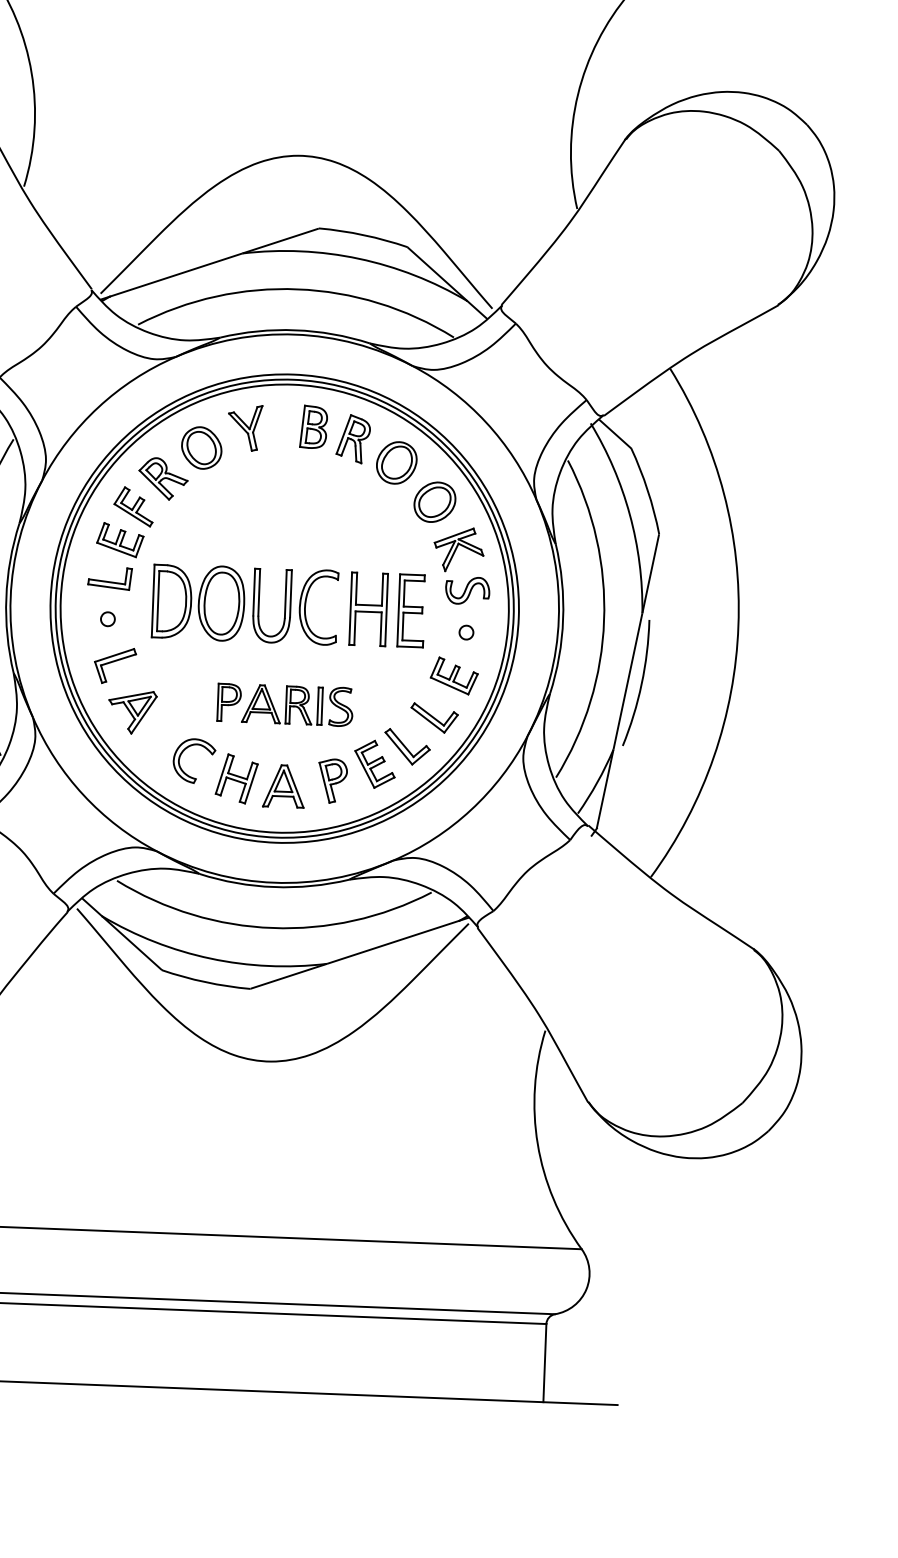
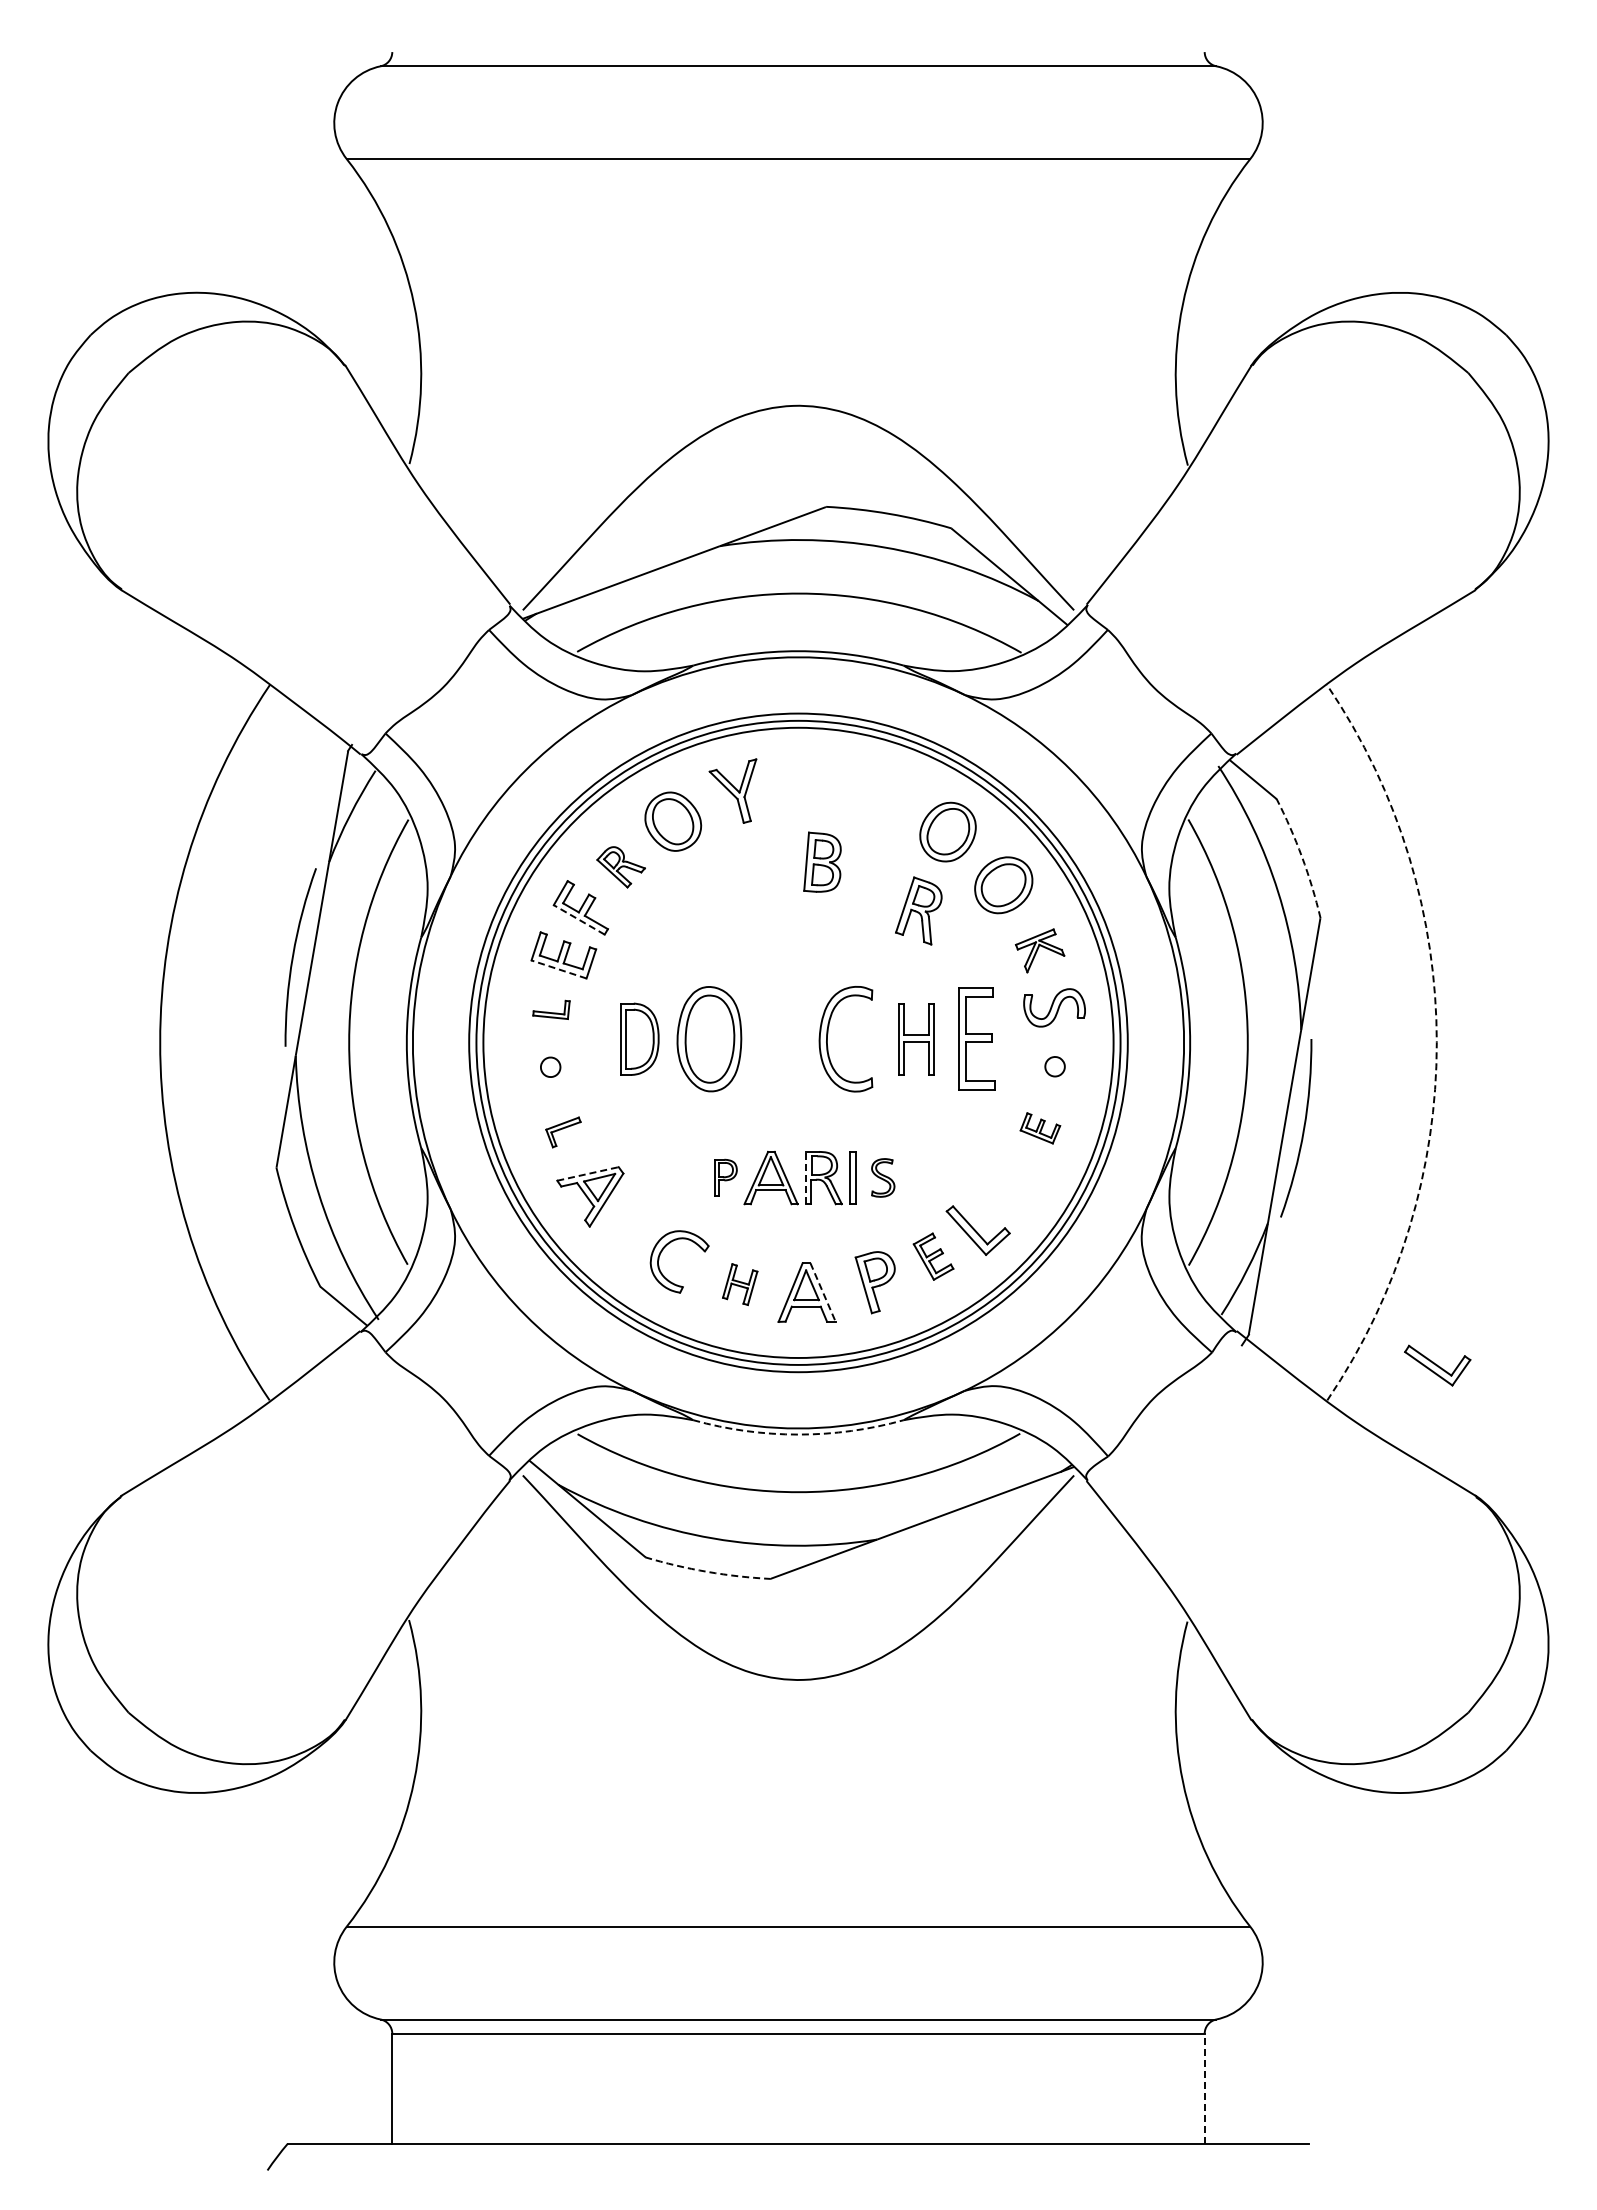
part: (313, 426) -> (822, 861), moved
part: (353, 438) -> (918, 910), moved
part: (163, 479) -> (621, 867), size x0.7
arc: (648, 490) -> (1302, 857), solid -> dashed
line: (131, 514) -> (578, 919), solid -> dashed
line: (116, 549) -> (559, 969), solid -> dashed
part: (458, 549) -> (1039, 950), size x0.7
part: (110, 578) -> (551, 1009), size x0.6
part: (171, 601) -> (639, 1039), size x0.7
part: (259, 605) -> (762, 1039), removed
part: (368, 608) -> (916, 1038), size x0.7
arc: (738, 625) -> (1436, 1042), solid -> dashed
part: (115, 665) -> (563, 1132), size x0.6
part: (454, 676) -> (1040, 1128), size x0.6
line: (131, 695) -> (588, 1173), solid -> dashed
part: (229, 702) -> (725, 1177), size x0.7
line: (286, 704) -> (805, 1177), solid -> dashed
part: (341, 706) -> (883, 1177), size x0.7
part: (434, 718) -> (1437, 1365), moved
part: (374, 764) -> (933, 1256), size x0.7
part: (236, 778) -> (739, 1284), size x0.6
line: (295, 786) -> (823, 1292), solid -> dashed
arc: (274, 887) -> (798, 1434), solid -> dashed
arc: (205, 981) -> (707, 1571), solid -> dashed
line: (544, 1362) -> (1204, 2088), solid -> dashed

